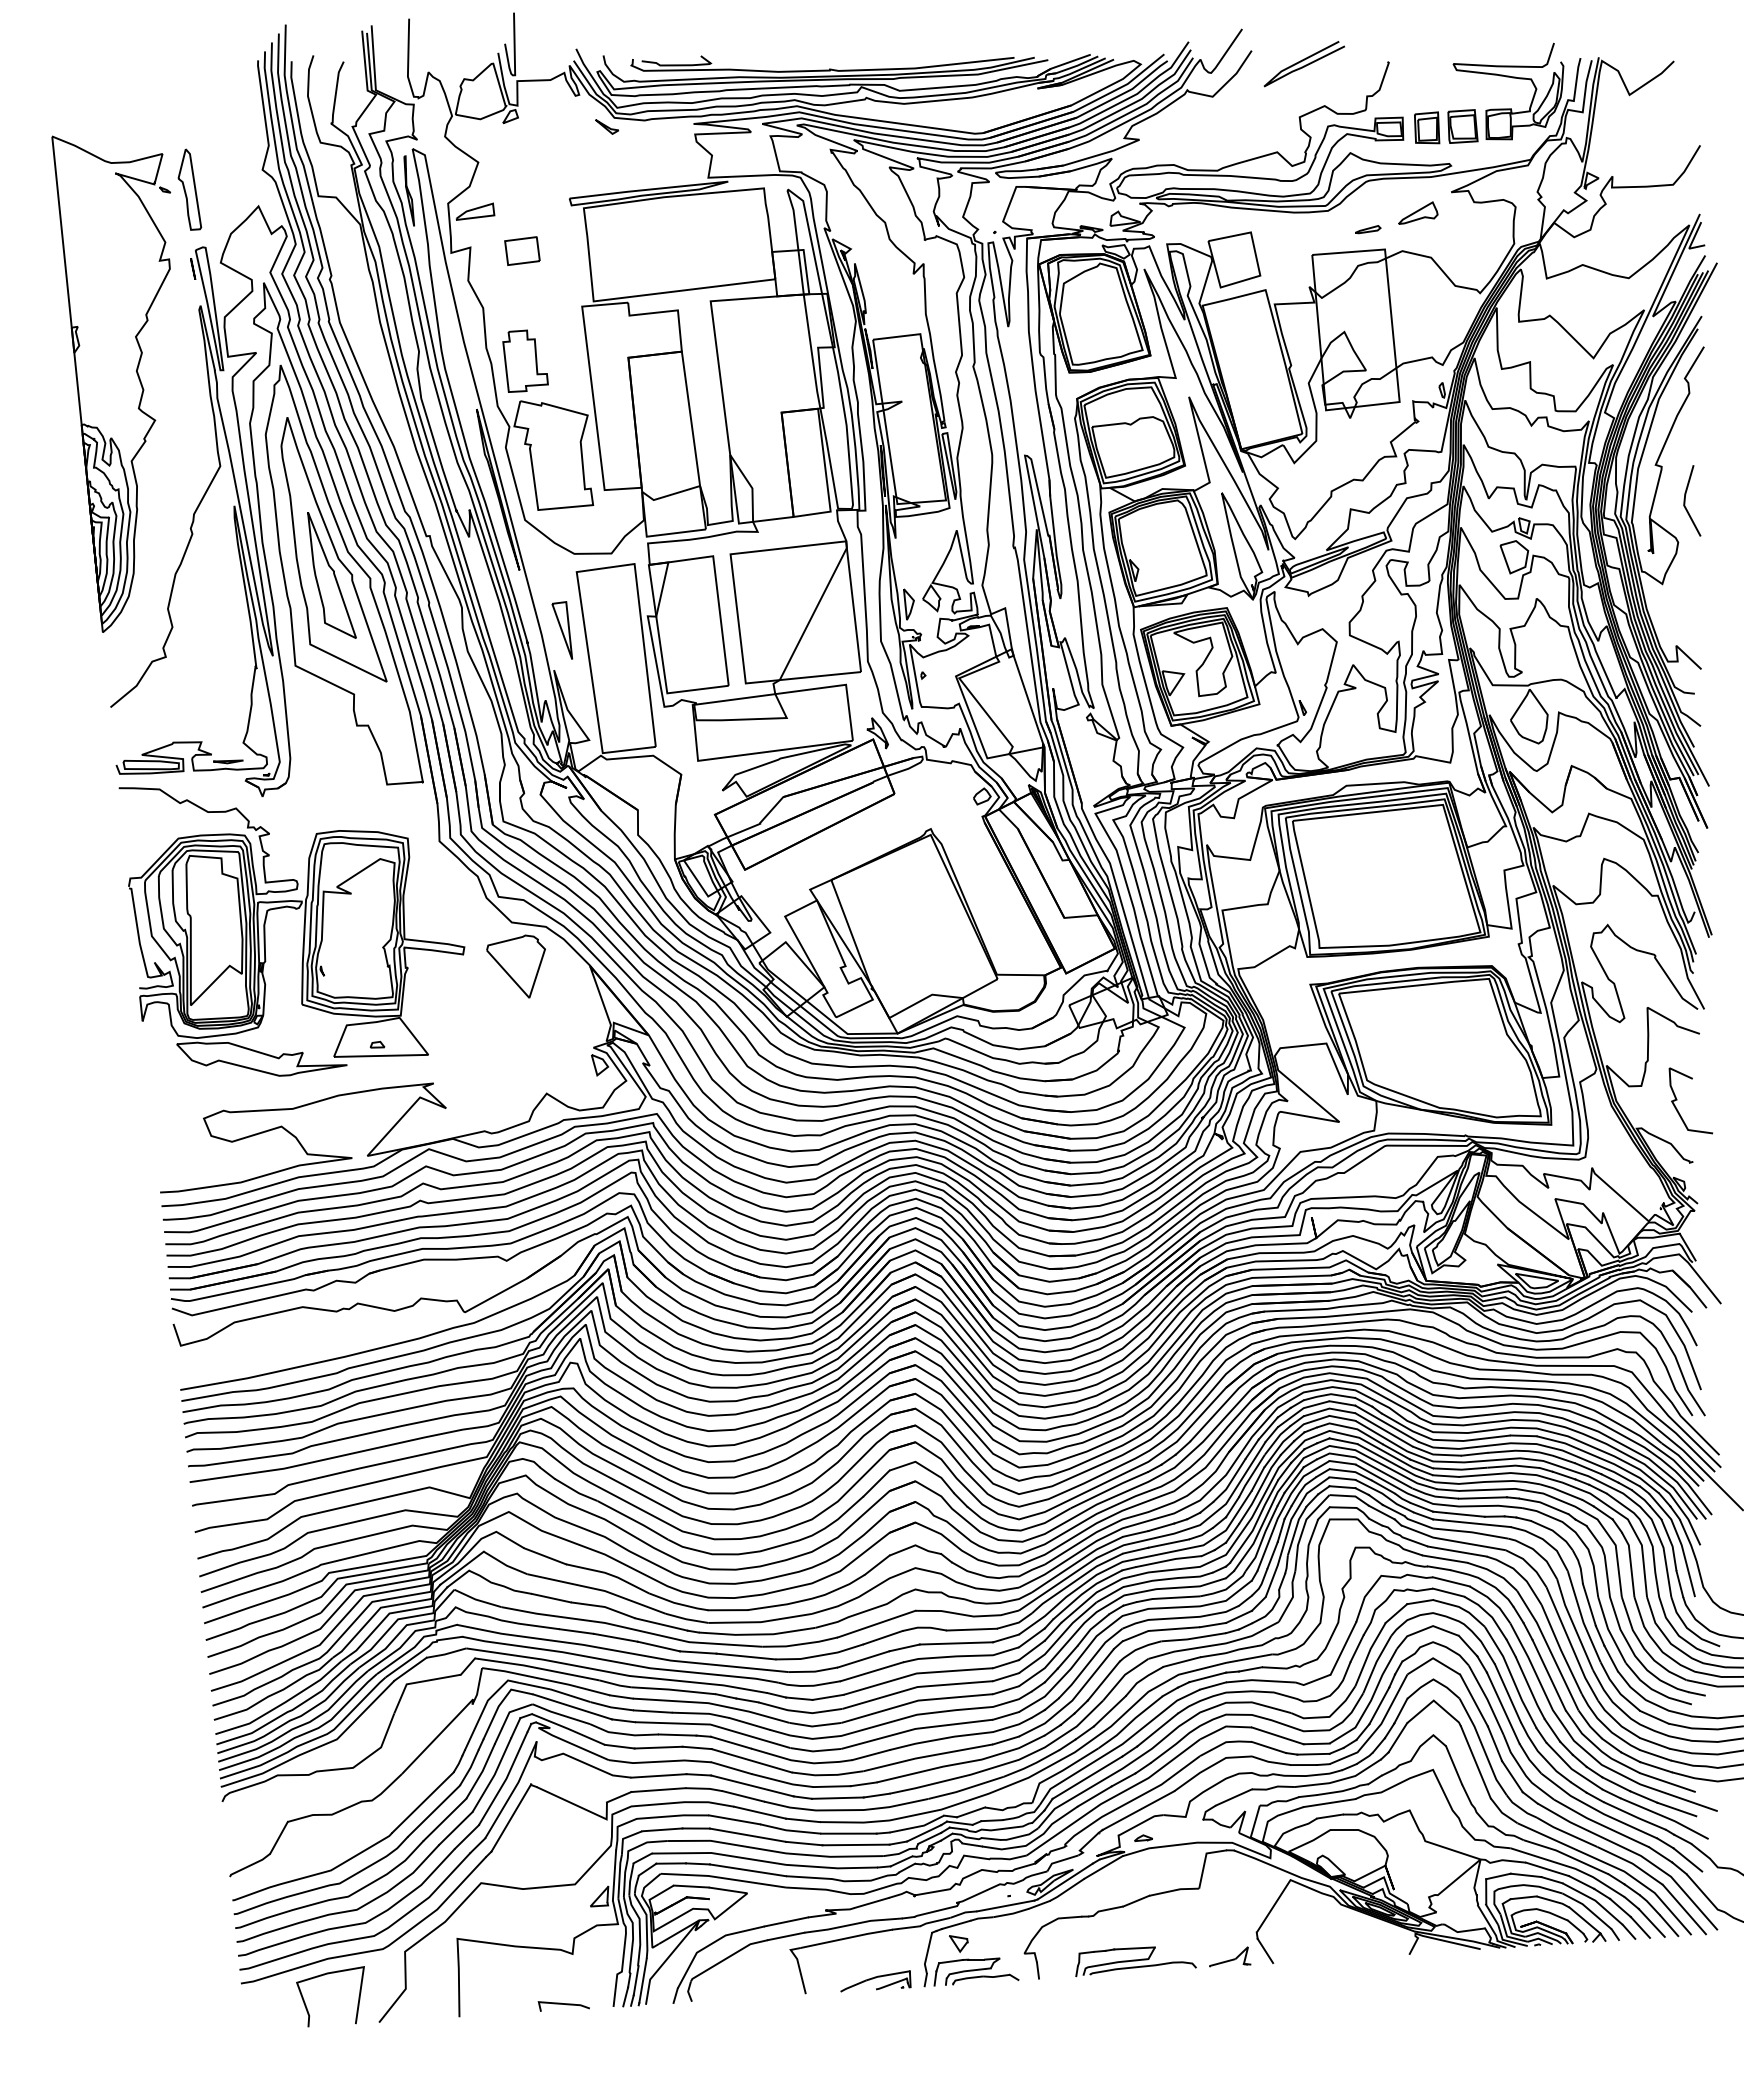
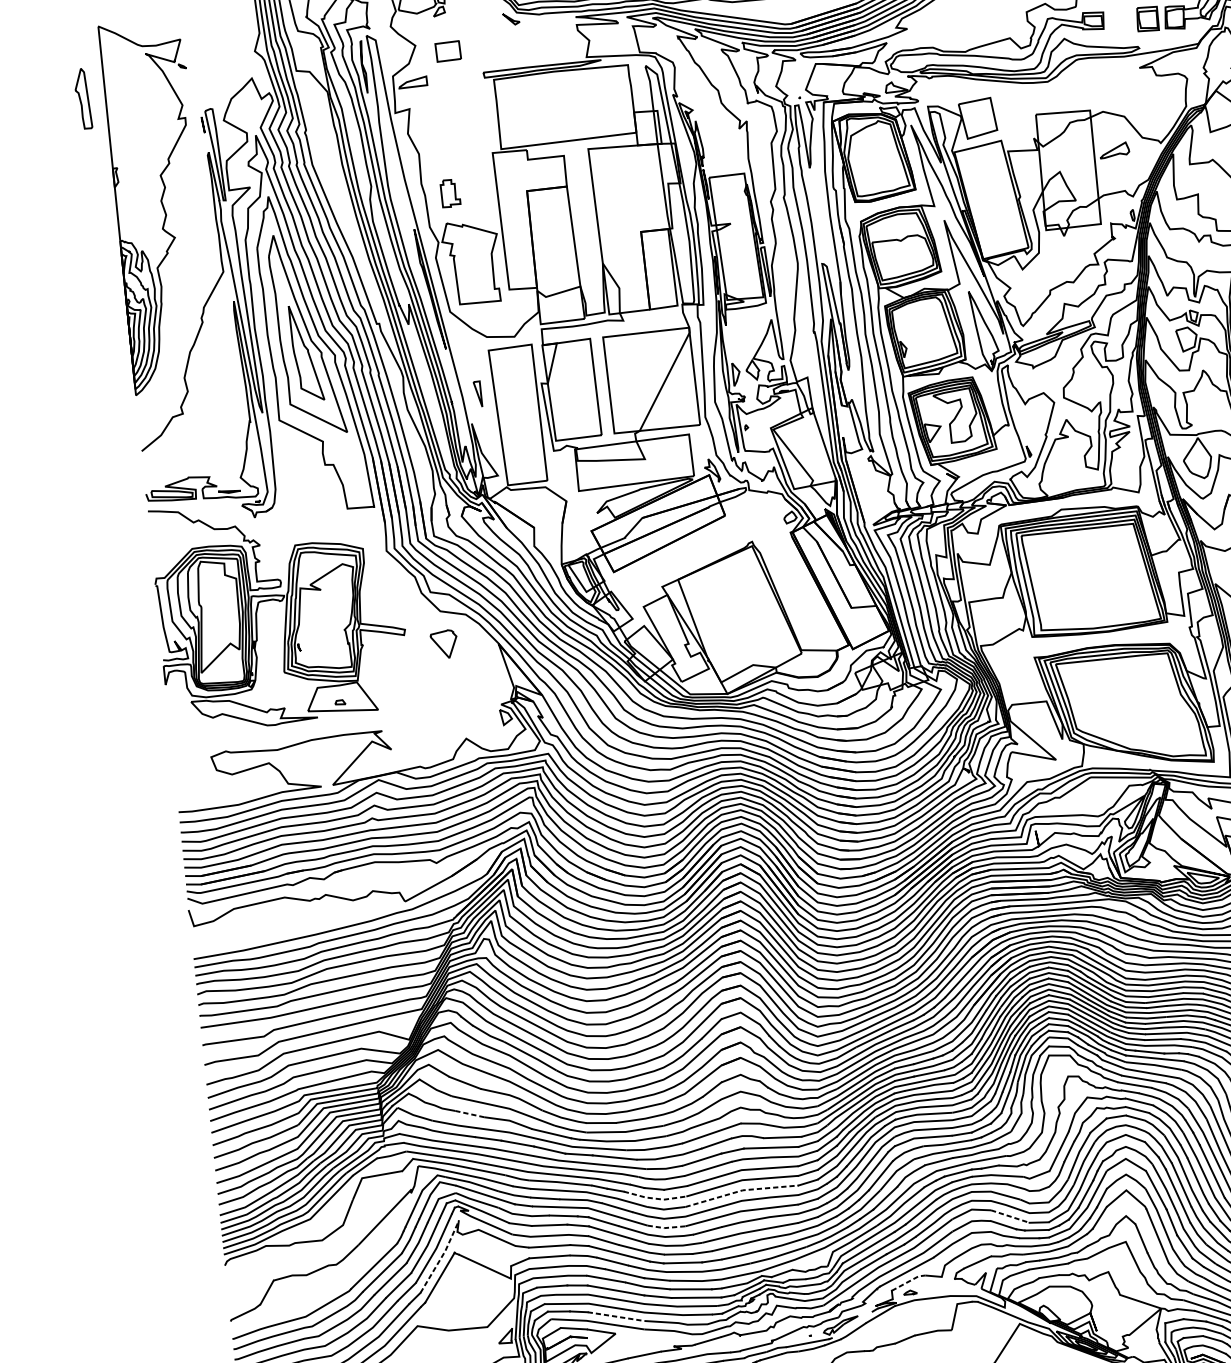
part: (1427, 127) -> (1121, 19), removed
part: (189, 189) -> (83, 98), moved
part: (1418, 212) -> (1115, 149), moved
part: (1368, 229) -> (1077, 95), removed
part: (522, 250) -> (448, 51), moved
part: (525, 360) -> (450, 193), size x0.6
part: (562, 630) -> (478, 394), size x0.6
part: (515, 966) -> (443, 644), size x0.6
line: (551, 1598) -> (469, 1114), solid -> dashed
line: (916, 1701) -> (741, 1190), solid -> dashed
line: (800, 1711) -> (655, 1198), solid -> dashed
line: (1278, 1736) -> (1010, 1217), solid -> dashed
line: (815, 1751) -> (666, 1228), solid -> dashed
line: (513, 1790) -> (441, 1257), solid -> dashed
line: (1141, 1823) -> (908, 1281), solid -> dashed
line: (747, 1870) -> (615, 1316), solid -> dashed
line: (1064, 1881) -> (851, 1324), removed

